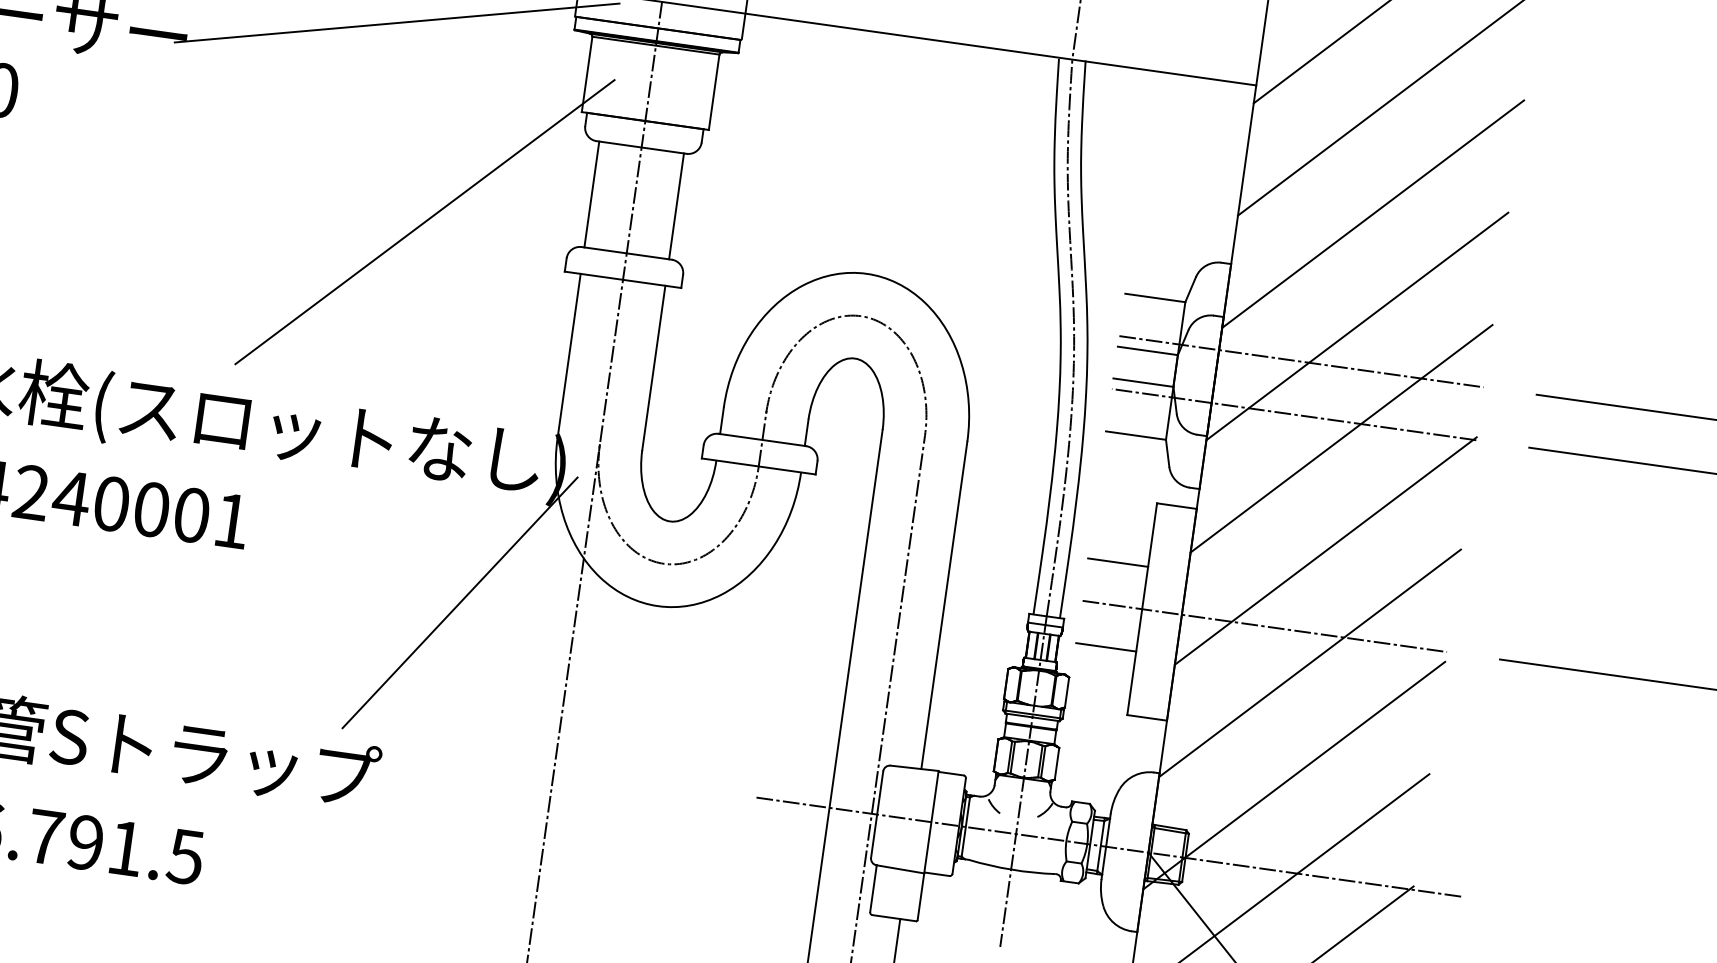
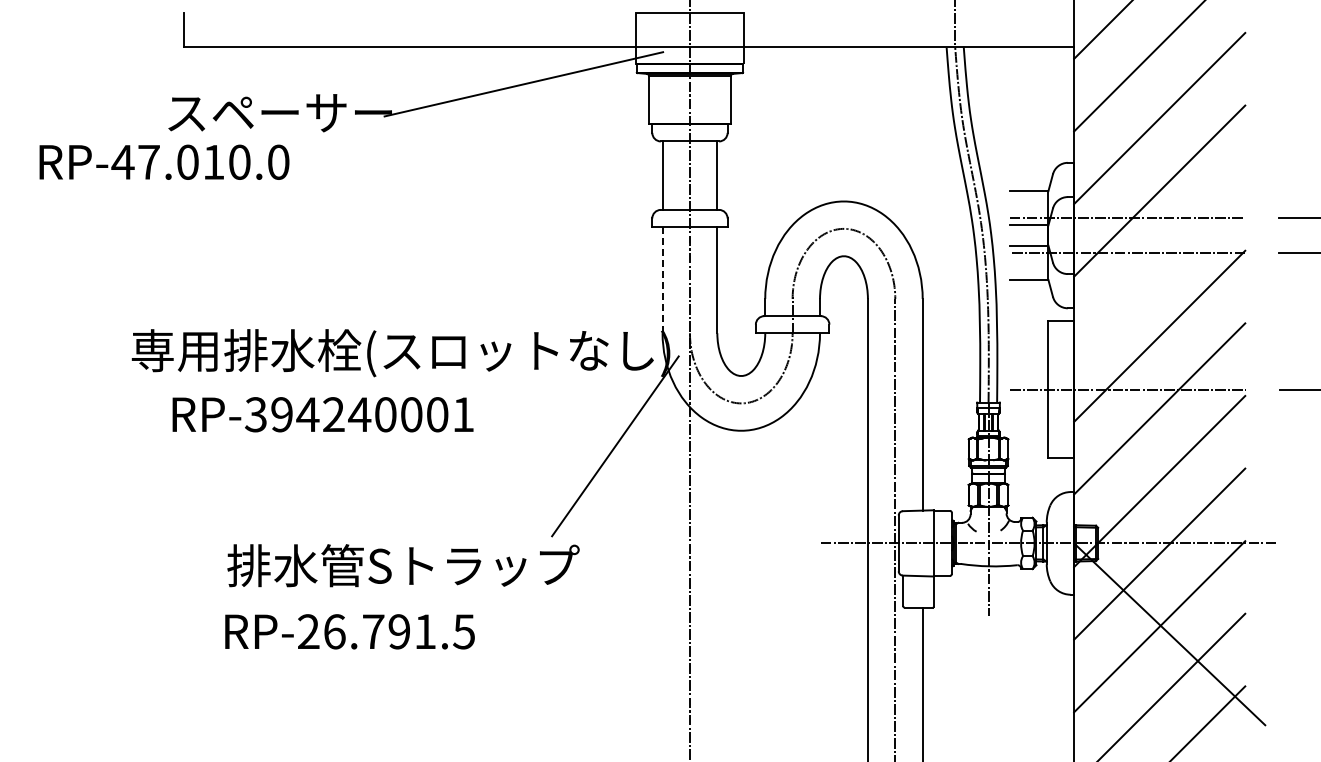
line: (423, 222) -> (558, 208), removed
line: (569, 355) -> (662, 279), solid -> dashed
line: (1341, 438) -> (1159, 263), removed
line: (1117, 562) -> (1028, 362), removed
line: (1105, 646) -> (1028, 416), removed

